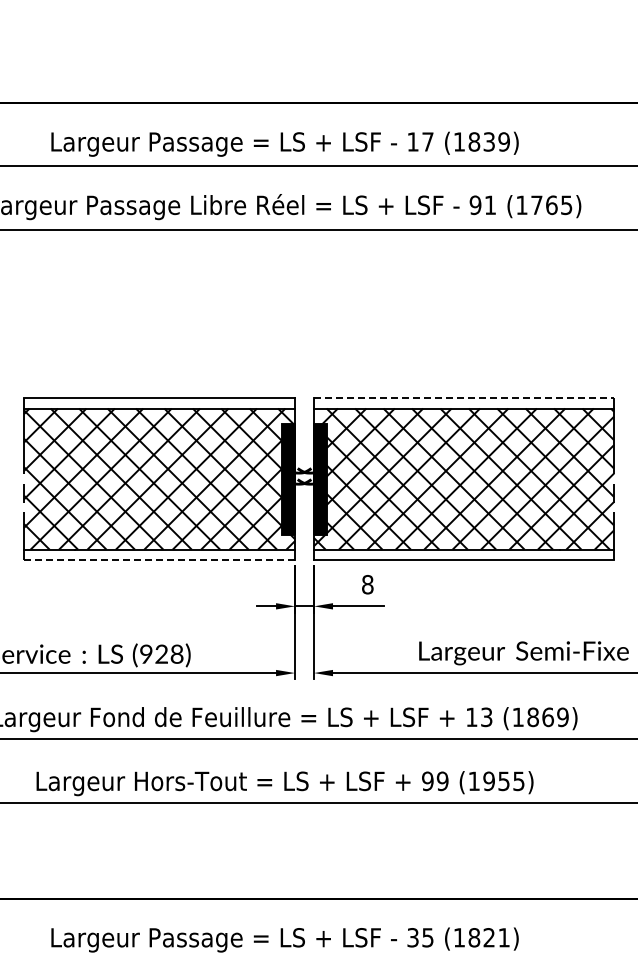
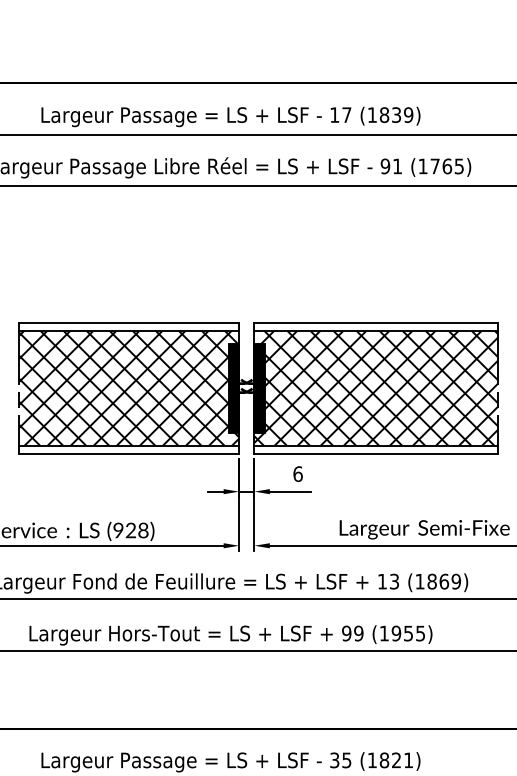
line: (464, 398) -> (376, 323), dashed -> solid
line: (159, 559) -> (129, 453), dashed -> solid
text: (367, 584) -> (297, 473), 8 -> 6

